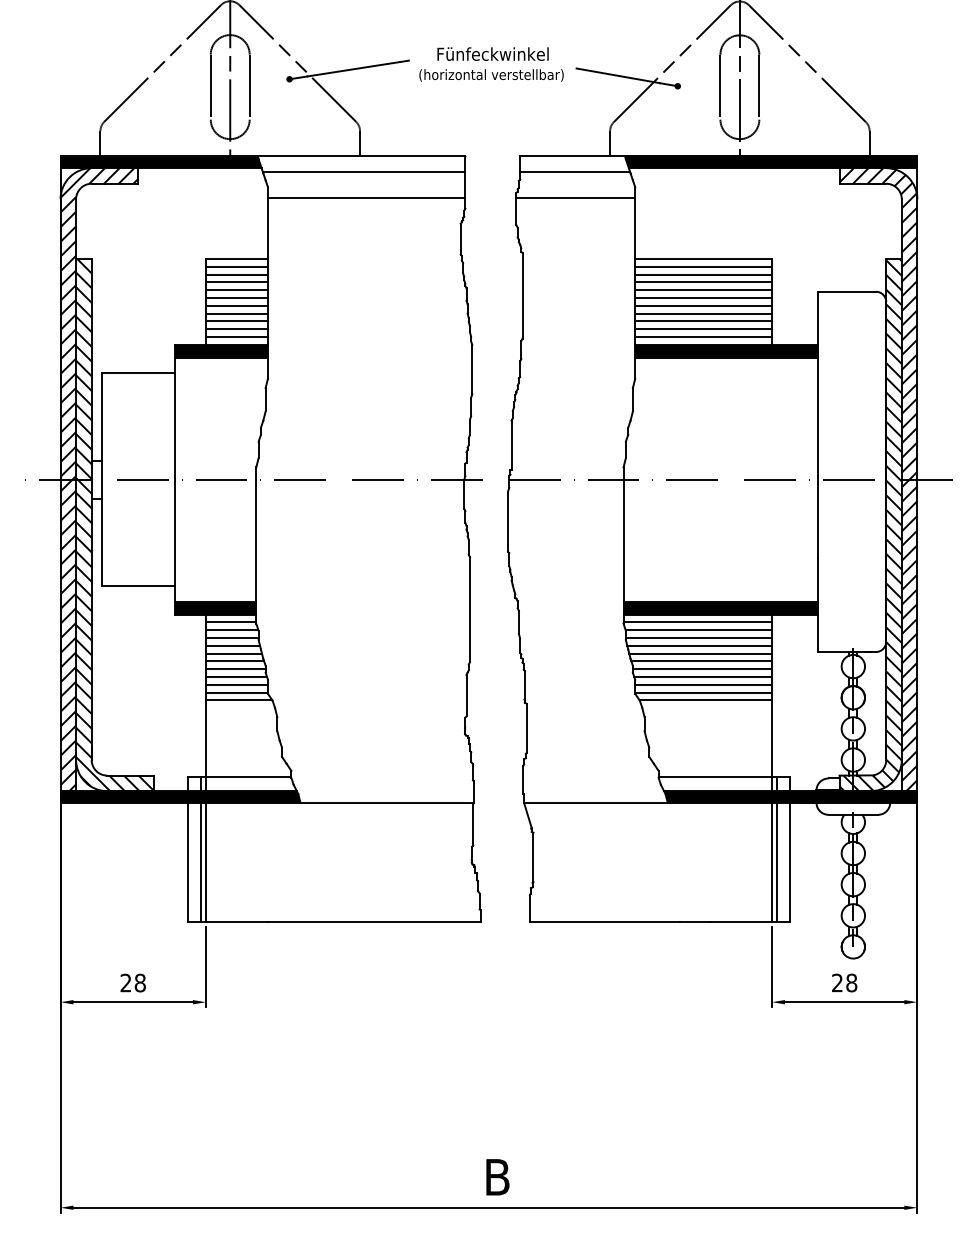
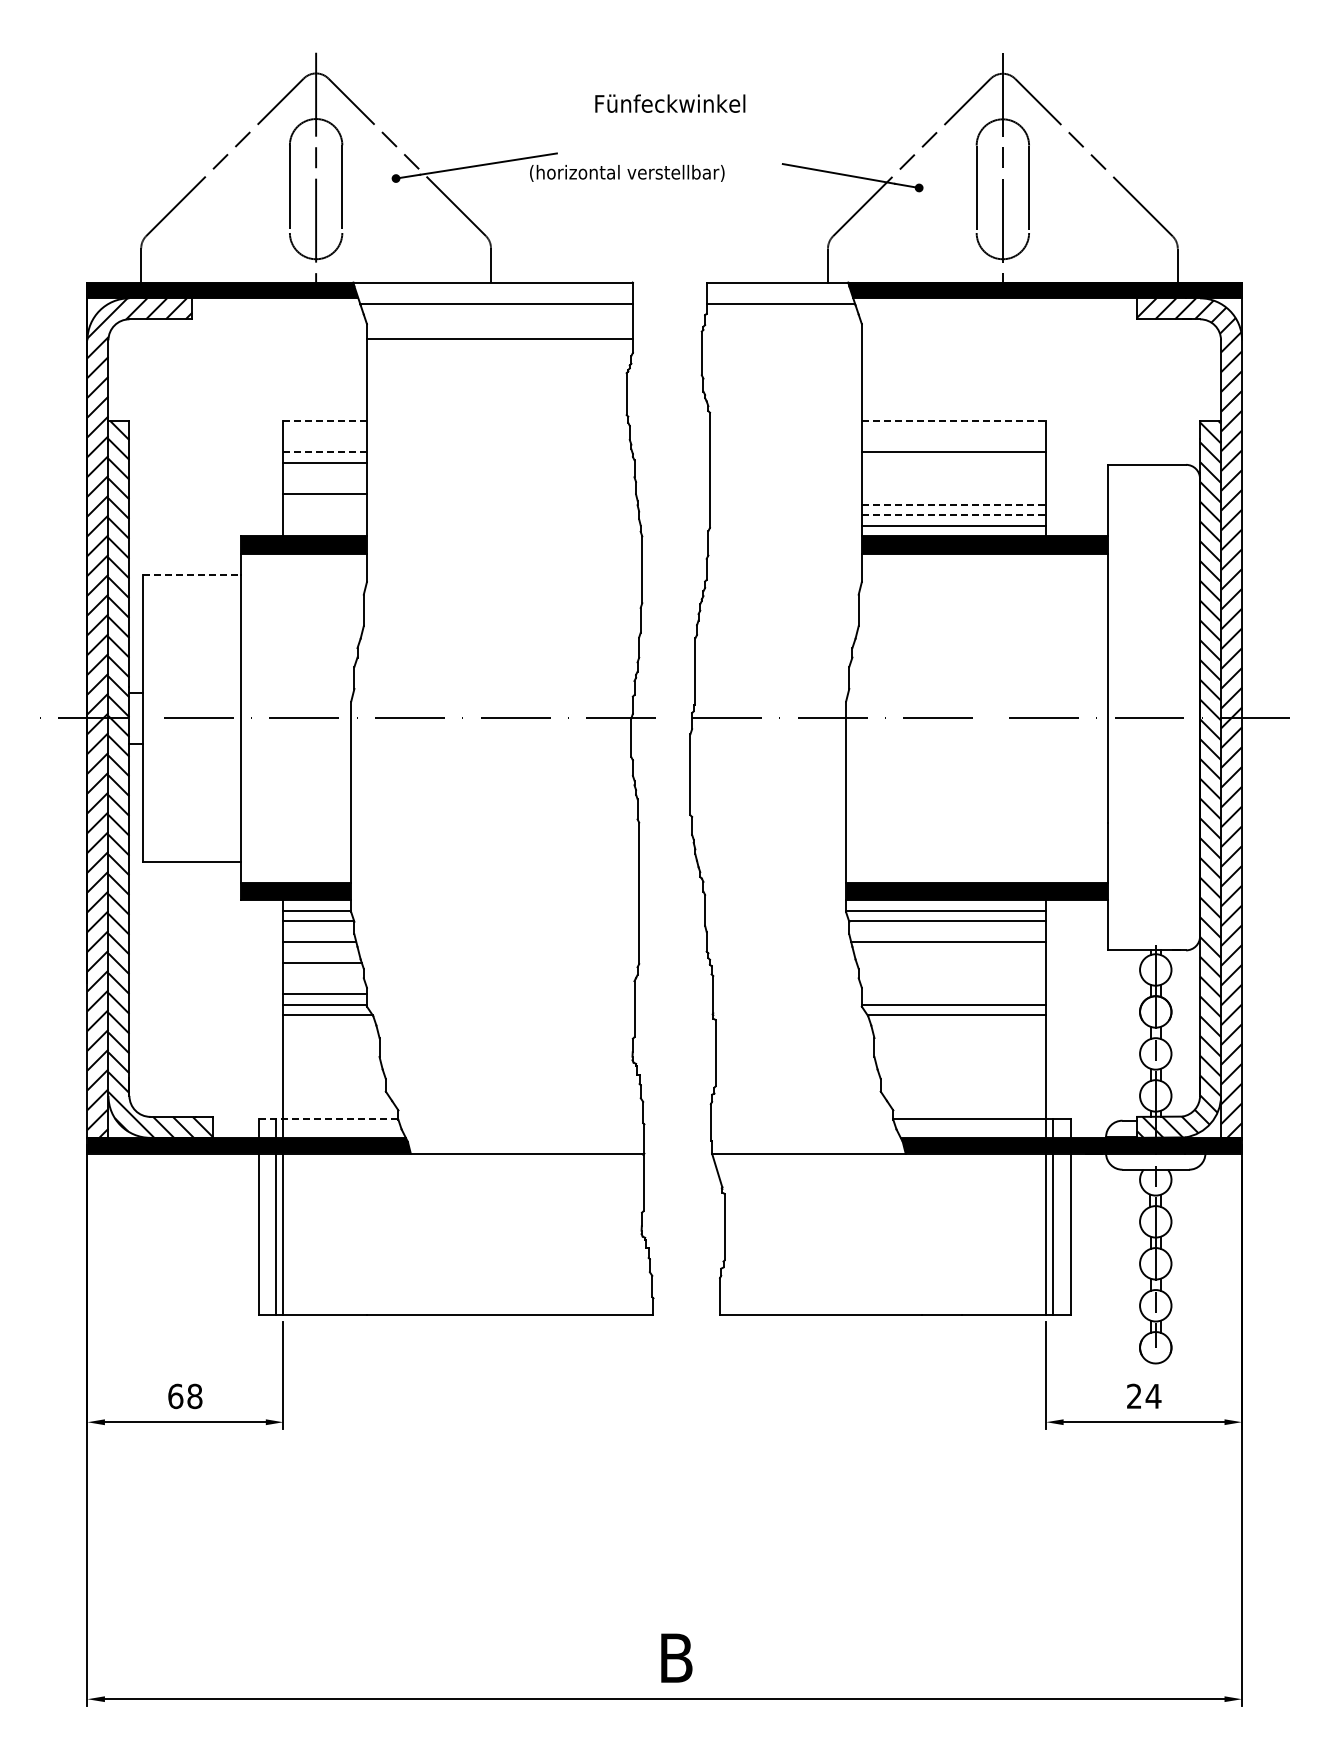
text: (493, 54) -> (670, 103), moved
text: (491, 75) -> (627, 173), moved
line: (575, 197) -> (781, 338), removed
line: (237, 258) -> (325, 420), solid -> dashed
line: (703, 258) -> (954, 420), solid -> dashed
line: (236, 266) -> (324, 431), removed
line: (703, 266) -> (953, 431), removed
line: (236, 274) -> (324, 441), removed
line: (703, 274) -> (953, 441), removed
line: (237, 282) -> (325, 452), solid -> dashed
line: (703, 289) -> (953, 462), removed
line: (236, 298) -> (324, 473), removed
line: (703, 298) -> (953, 473), removed
line: (236, 305) -> (324, 483), removed
line: (703, 305) -> (953, 483), removed
line: (703, 313) -> (953, 494), removed
line: (236, 321) -> (324, 504), removed
line: (703, 321) -> (954, 504), solid -> dashed
line: (236, 329) -> (324, 515), removed
line: (703, 329) -> (954, 515), solid -> dashed
line: (236, 336) -> (324, 525), removed
line: (138, 373) -> (192, 574), solid -> dashed
line: (232, 638) -> (318, 931), removed
line: (698, 638) -> (947, 931), removed
line: (233, 653) -> (320, 952), removed
line: (700, 653) -> (949, 952), removed
line: (701, 661) -> (951, 962), removed
line: (235, 669) -> (323, 973), removed
line: (702, 669) -> (952, 973), removed
line: (236, 676) -> (324, 983), removed
line: (703, 676) -> (953, 983), removed
line: (703, 684) -> (953, 994), removed
line: (239, 776) -> (328, 1118), solid -> dashed
text: (851, 982) -> (1153, 1395), 28 -> 24
text: (125, 983) -> (175, 1396), 28 -> 68

